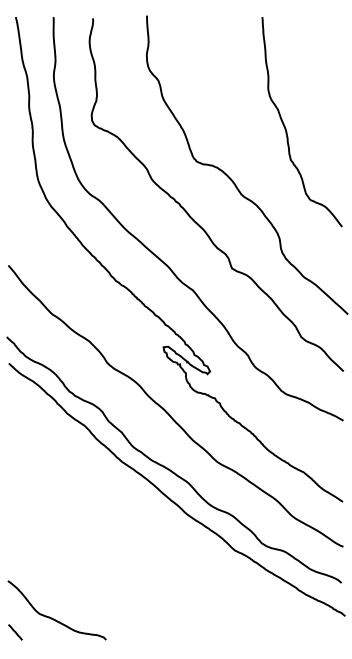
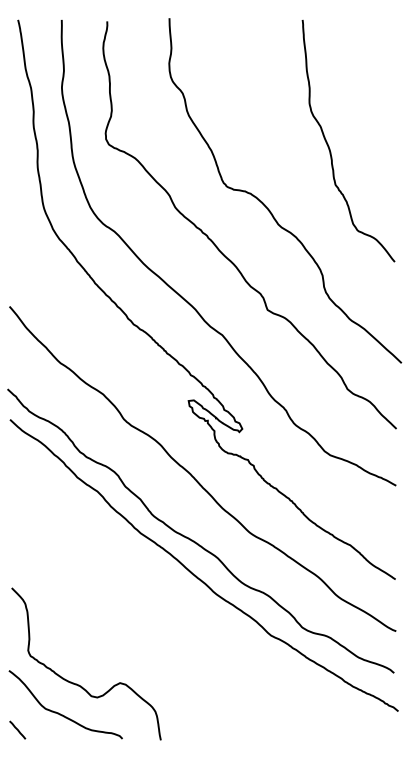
curve: (68, 592) -> (78, 684), added

